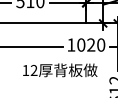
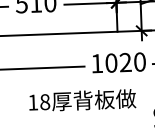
text: (33, 70) -> (44, 102), 12 -> 18

